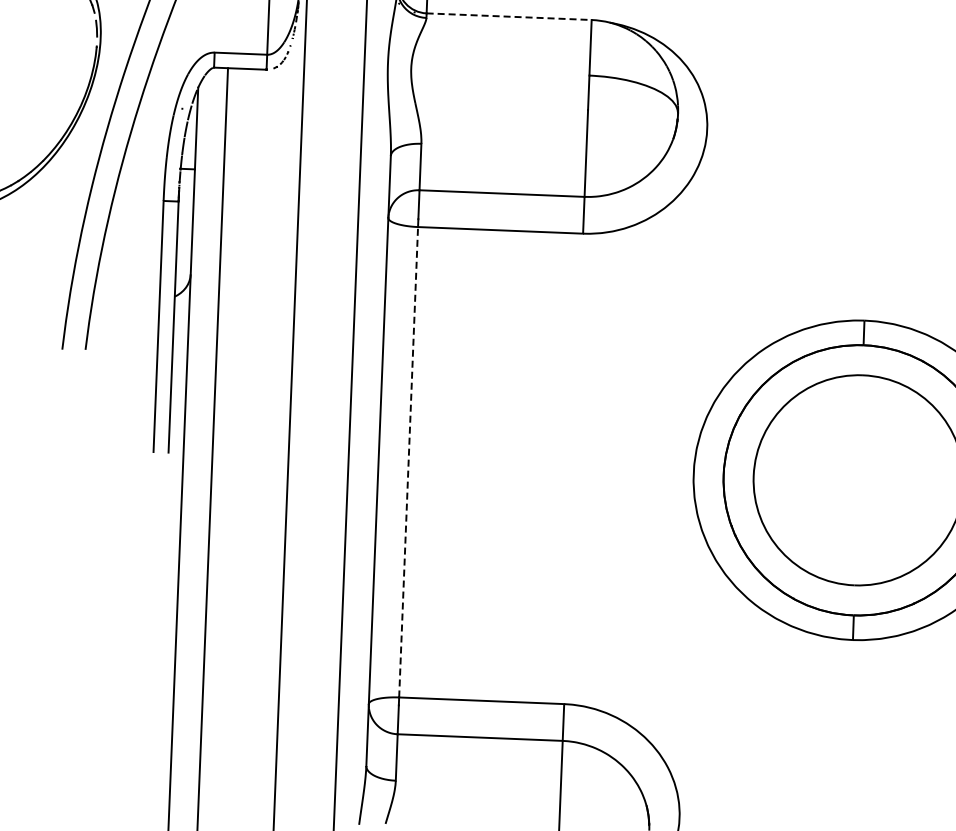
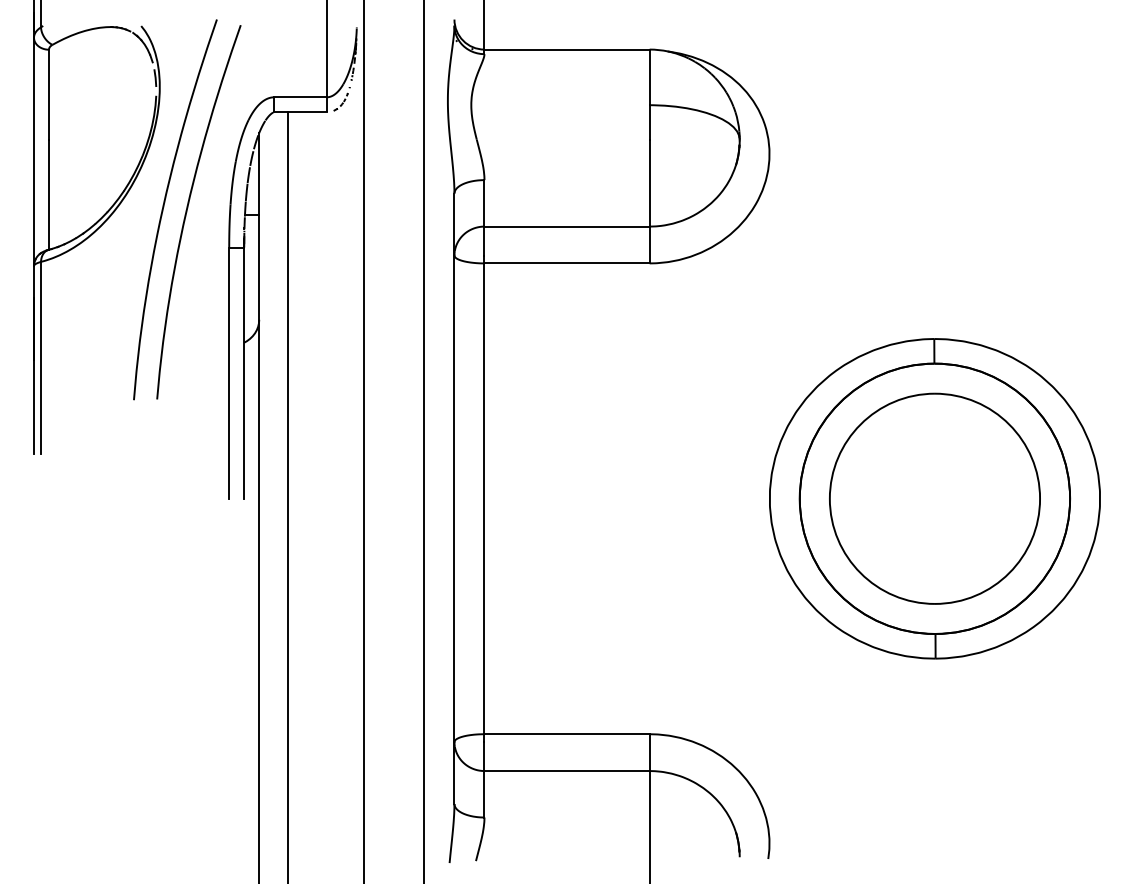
line: (509, 16) -> (567, 49), dashed -> solid
line: (408, 461) -> (484, 498), dashed -> solid

